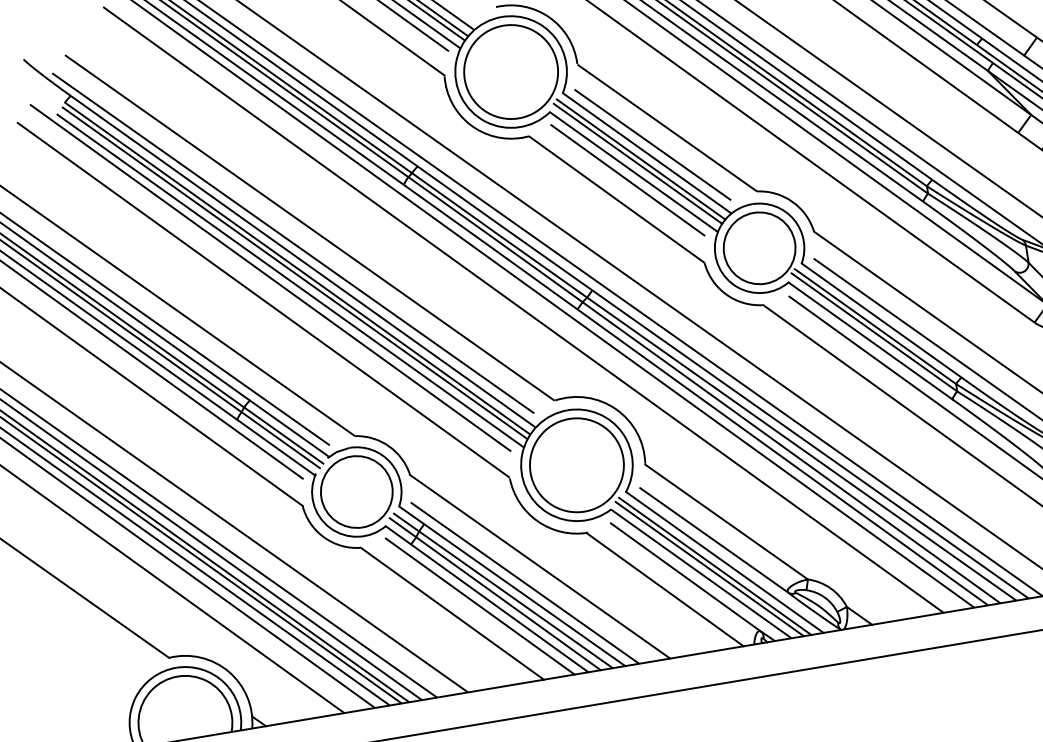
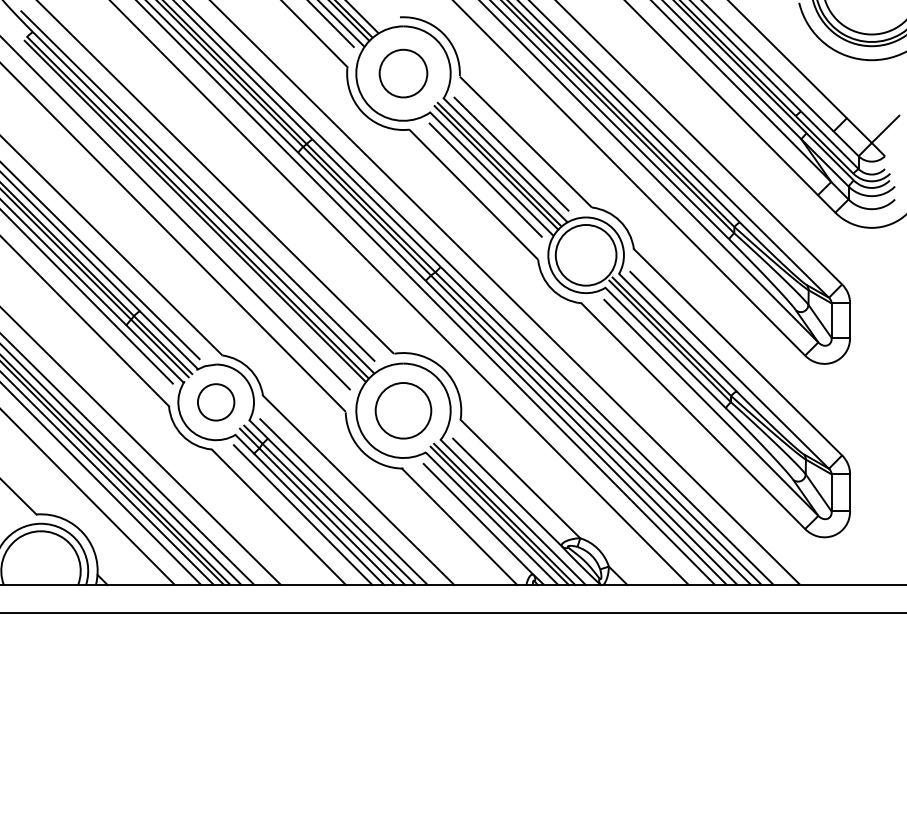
circle: (511, 71) -> (403, 73), size x0.6
line: (290, 280) -> (190, 216), removed
circle: (576, 464) -> (403, 410), size x0.7
circle: (356, 492) -> (215, 402), size x0.6

